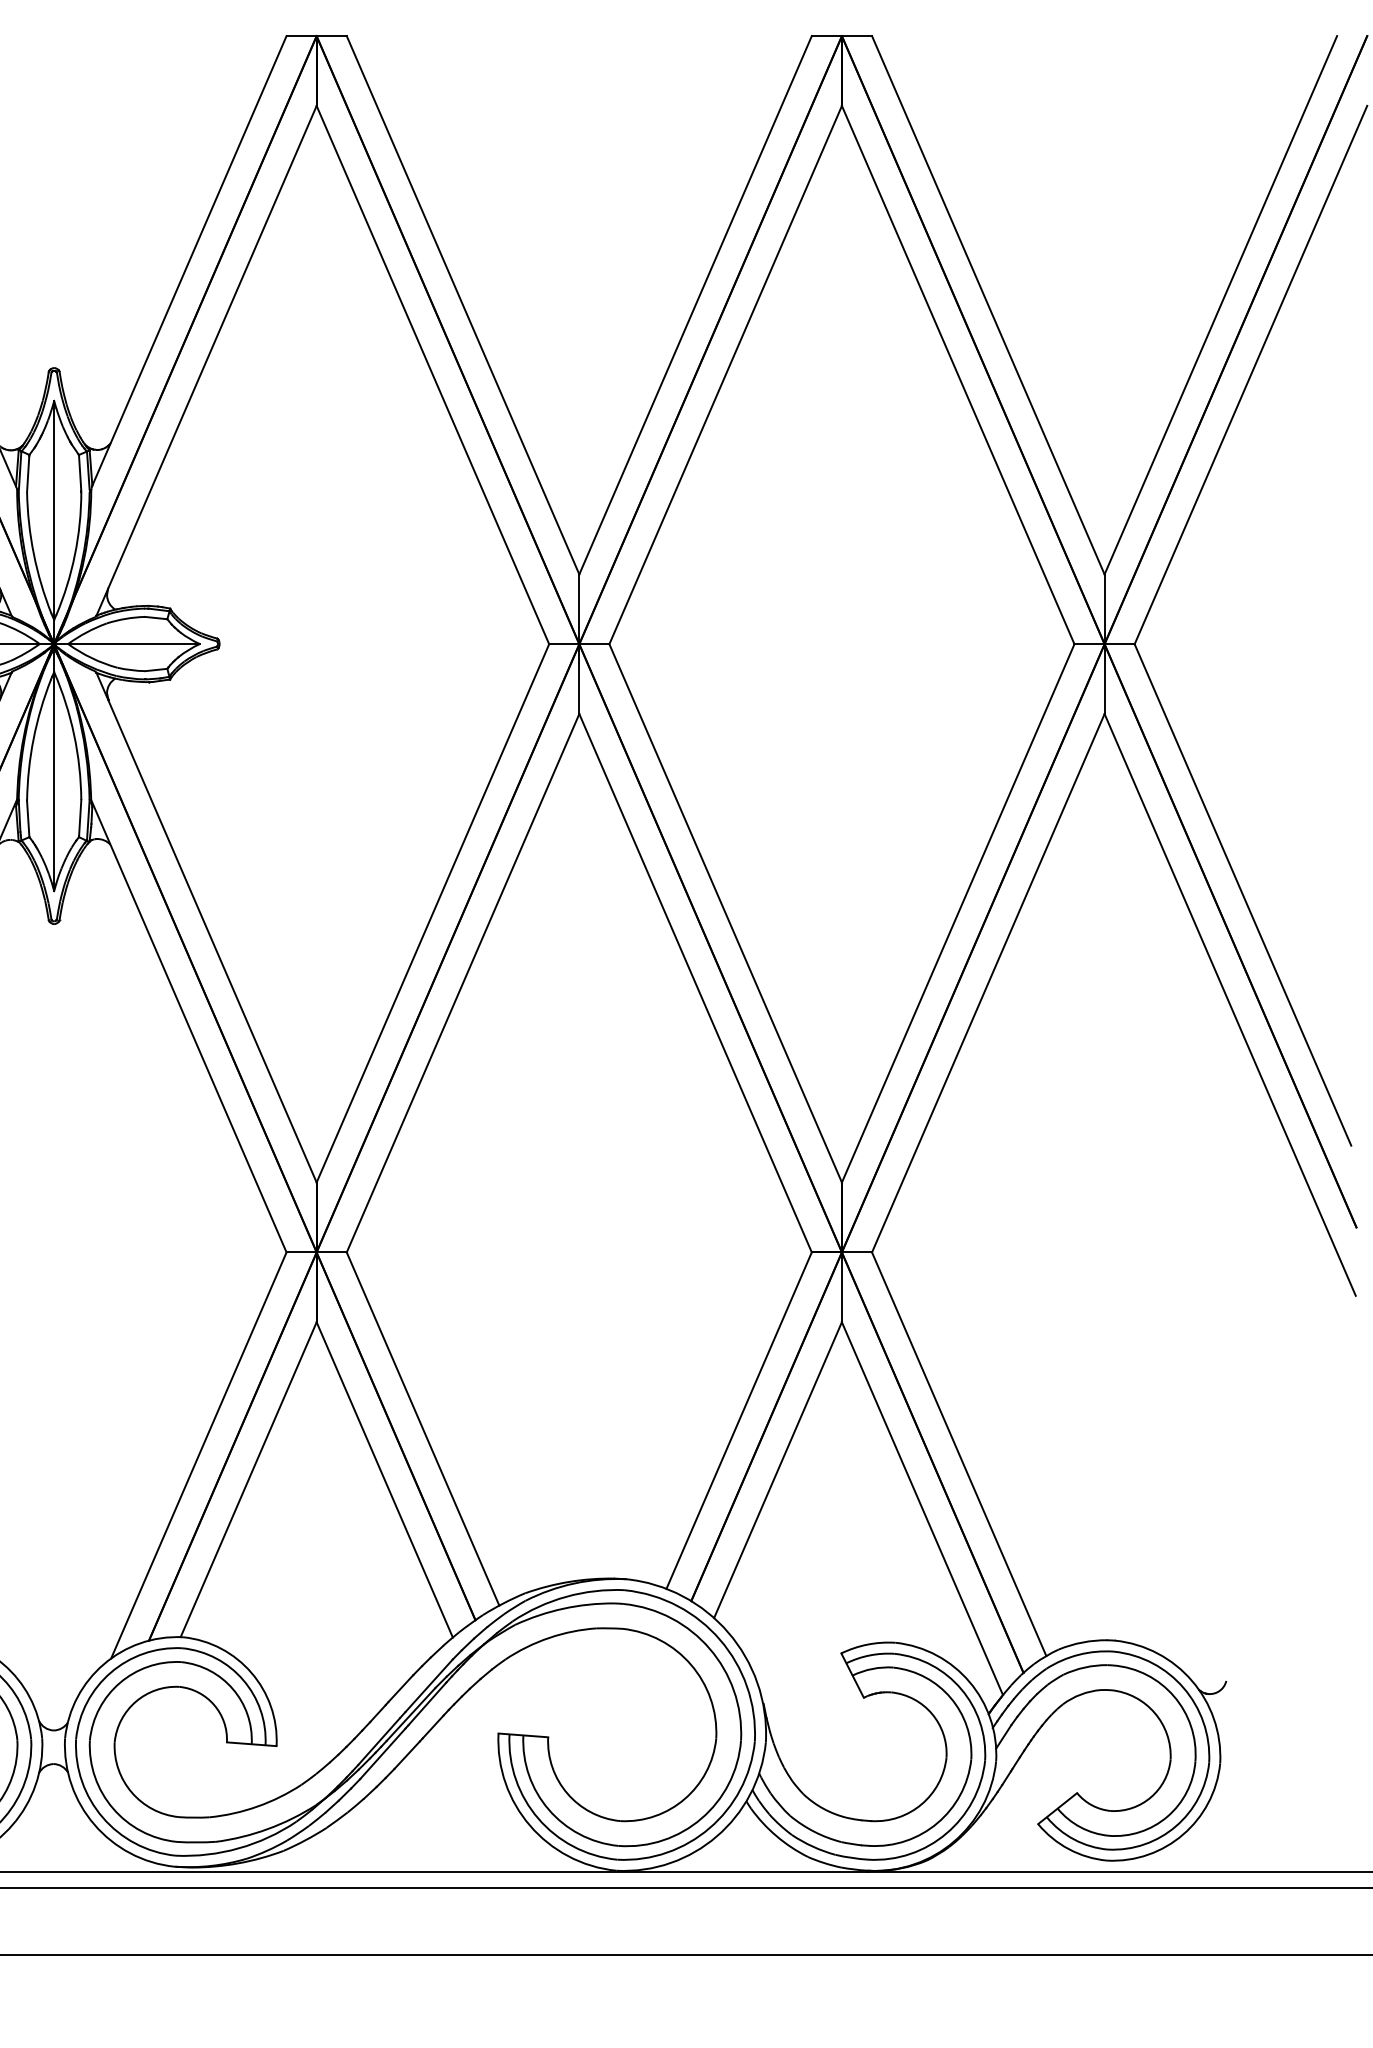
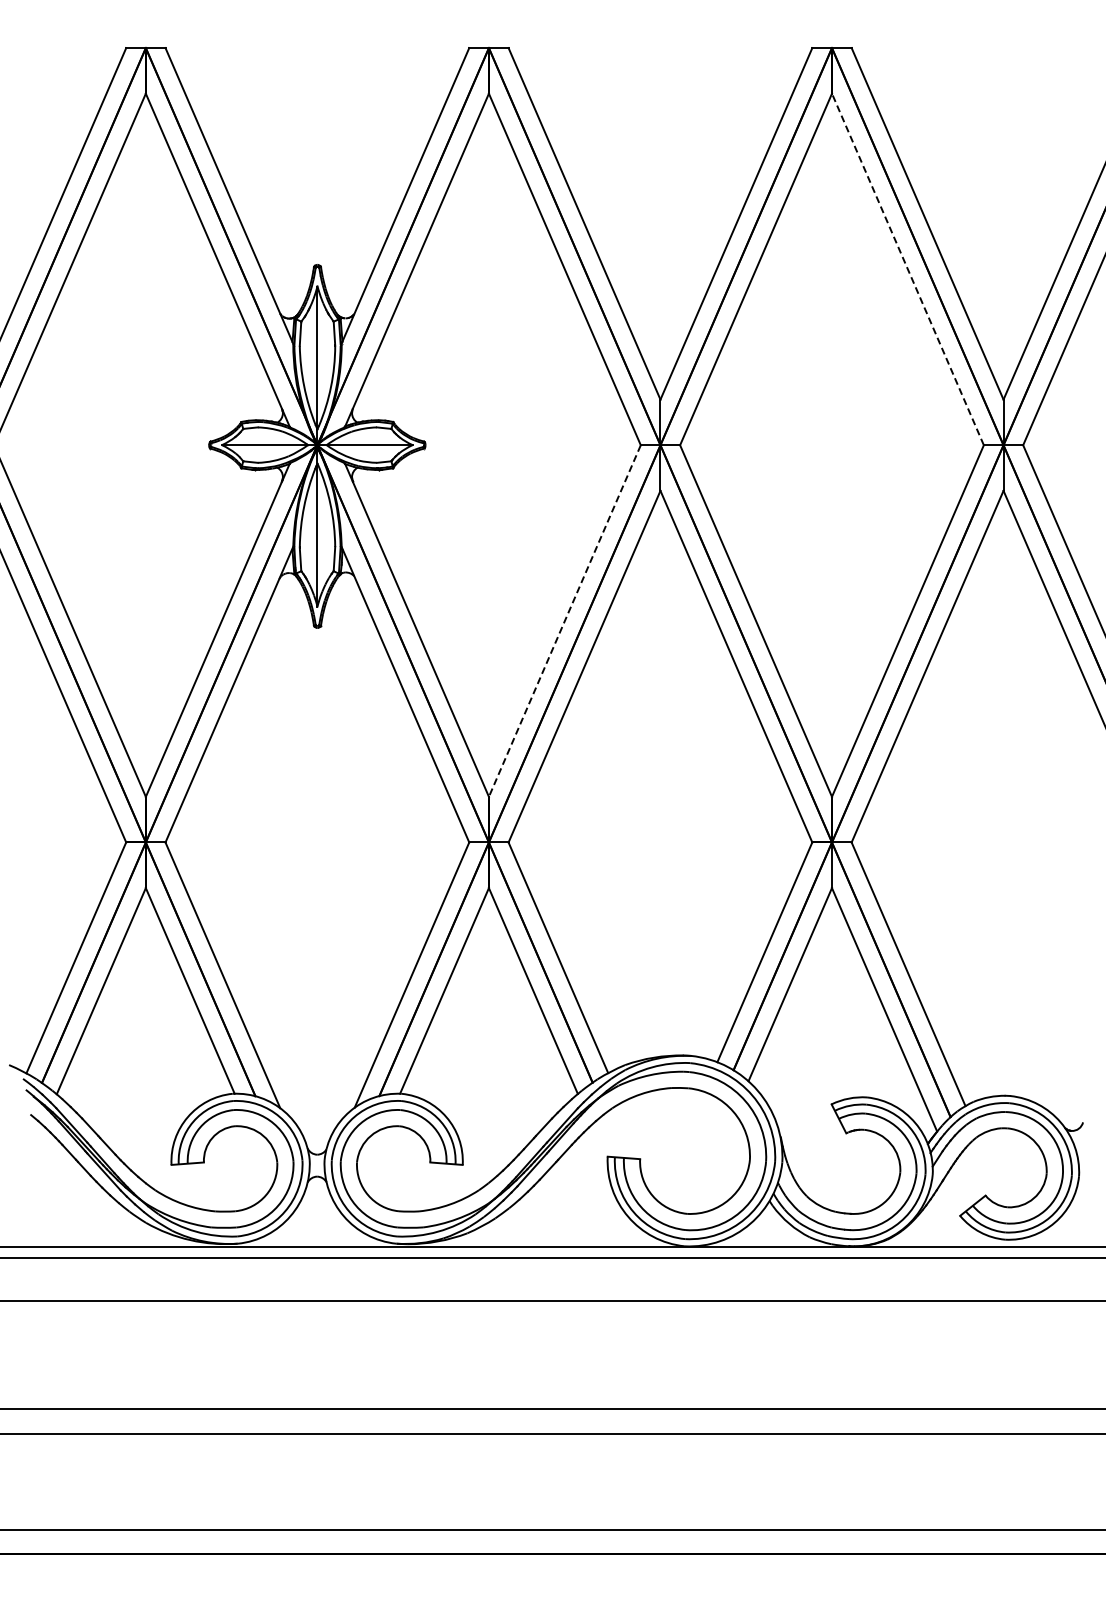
line: (957, 375) -> (907, 269), solid -> dashed
line: (432, 914) -> (564, 621), solid -> dashed

